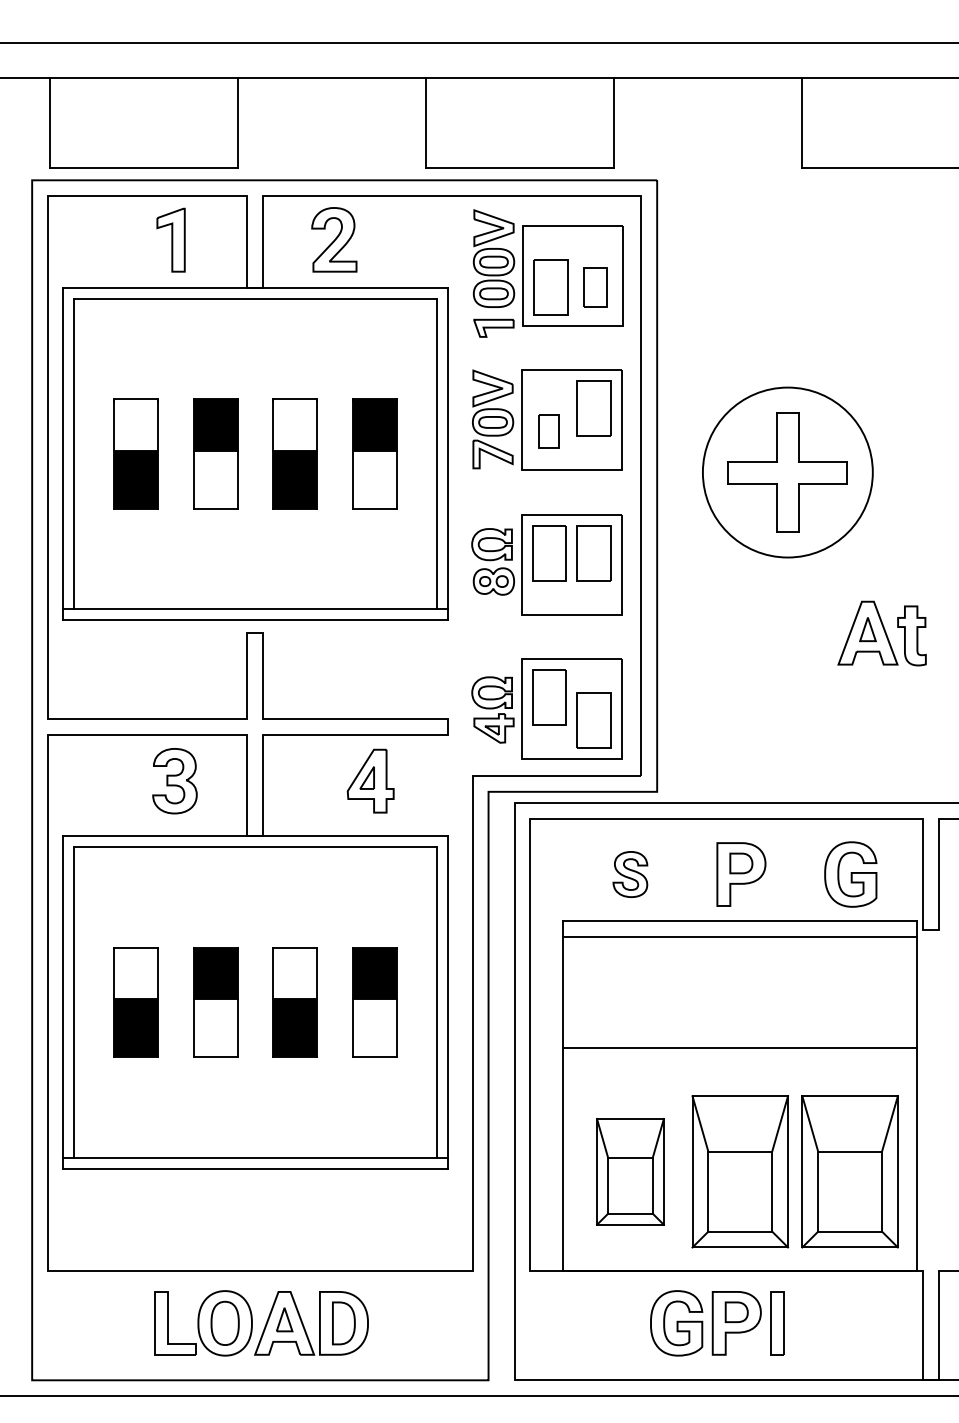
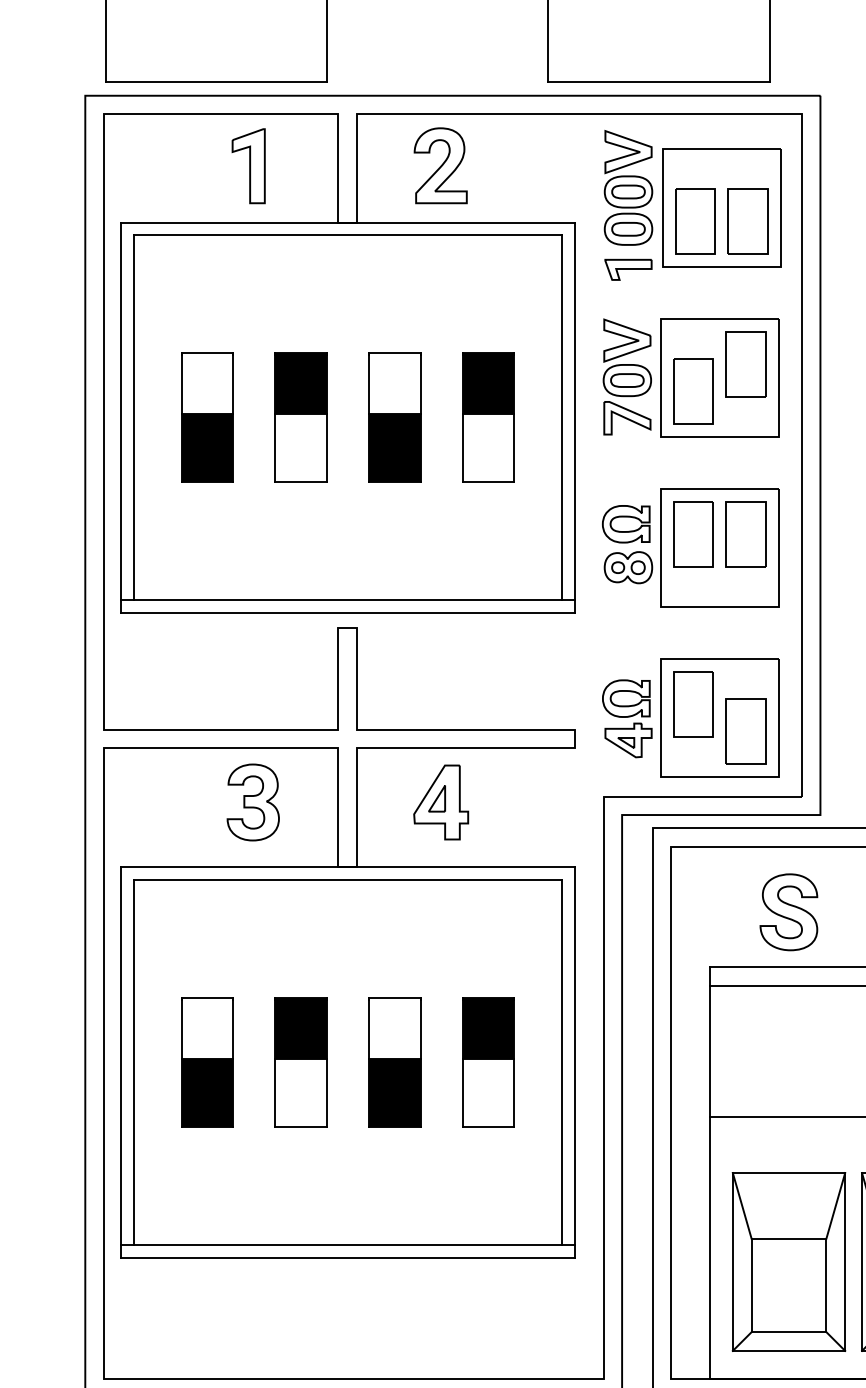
part: (595, 287) -> (747, 221), size x1.43
part: (549, 431) -> (693, 391), size x1.67
part: (370, 780) -> (440, 801), moved
part: (630, 874) -> (789, 912), size x1.43
part: (630, 1171) -> (789, 1261), size x1.43

